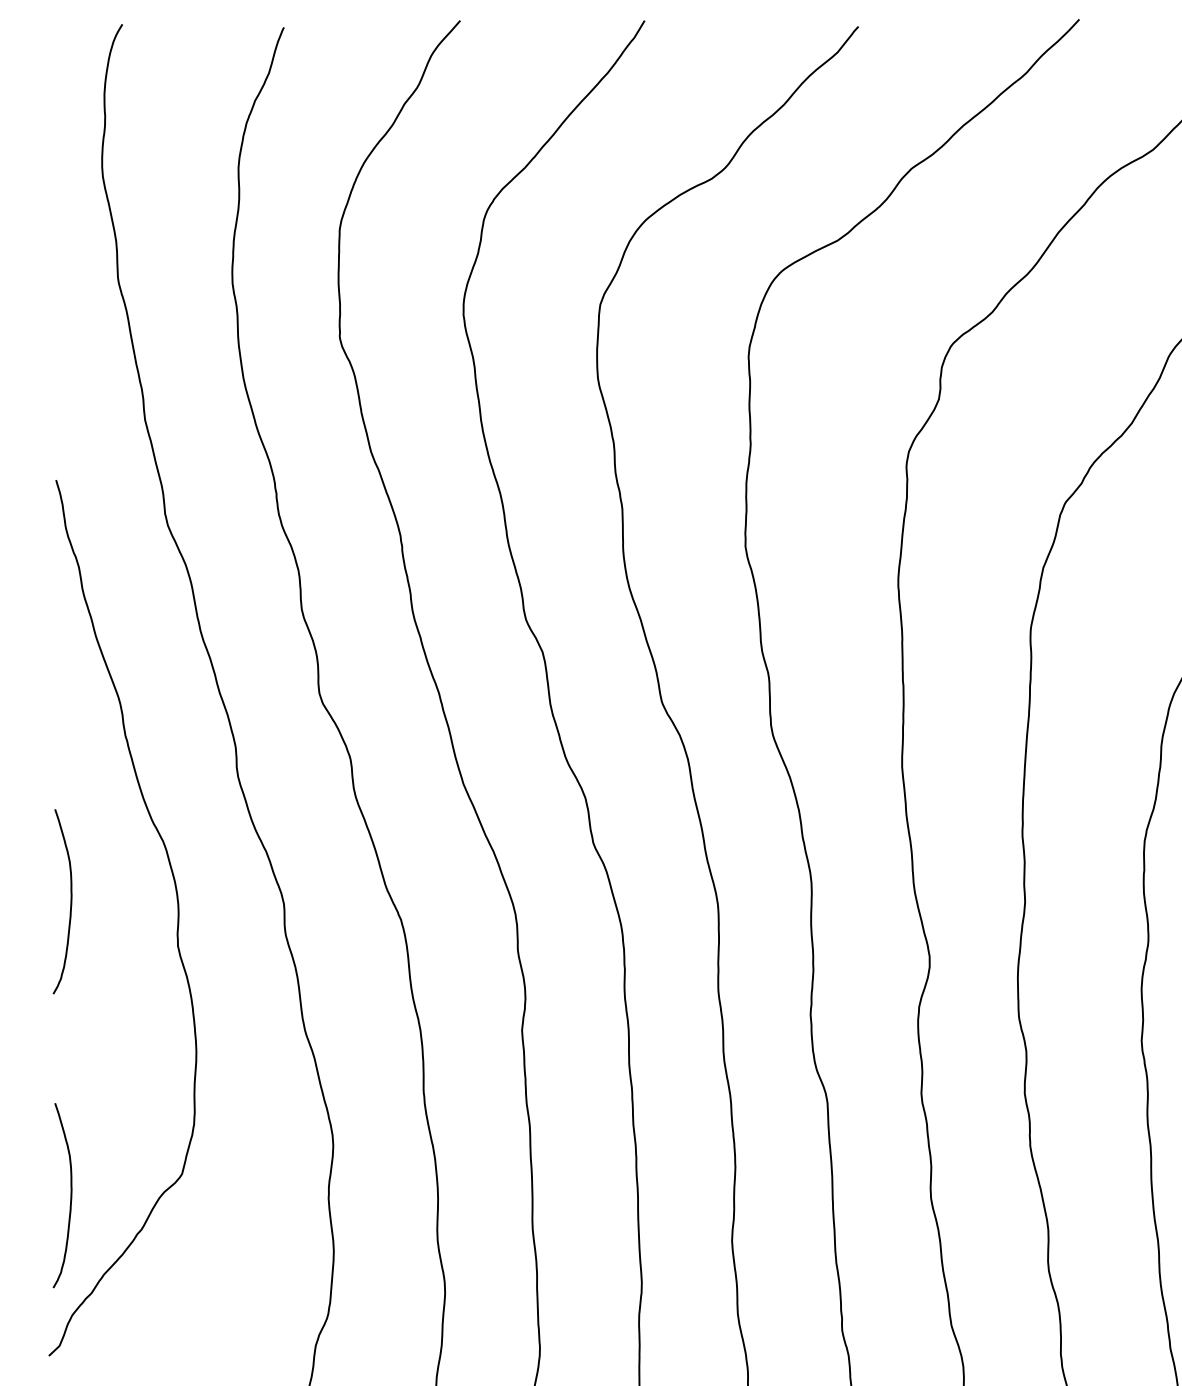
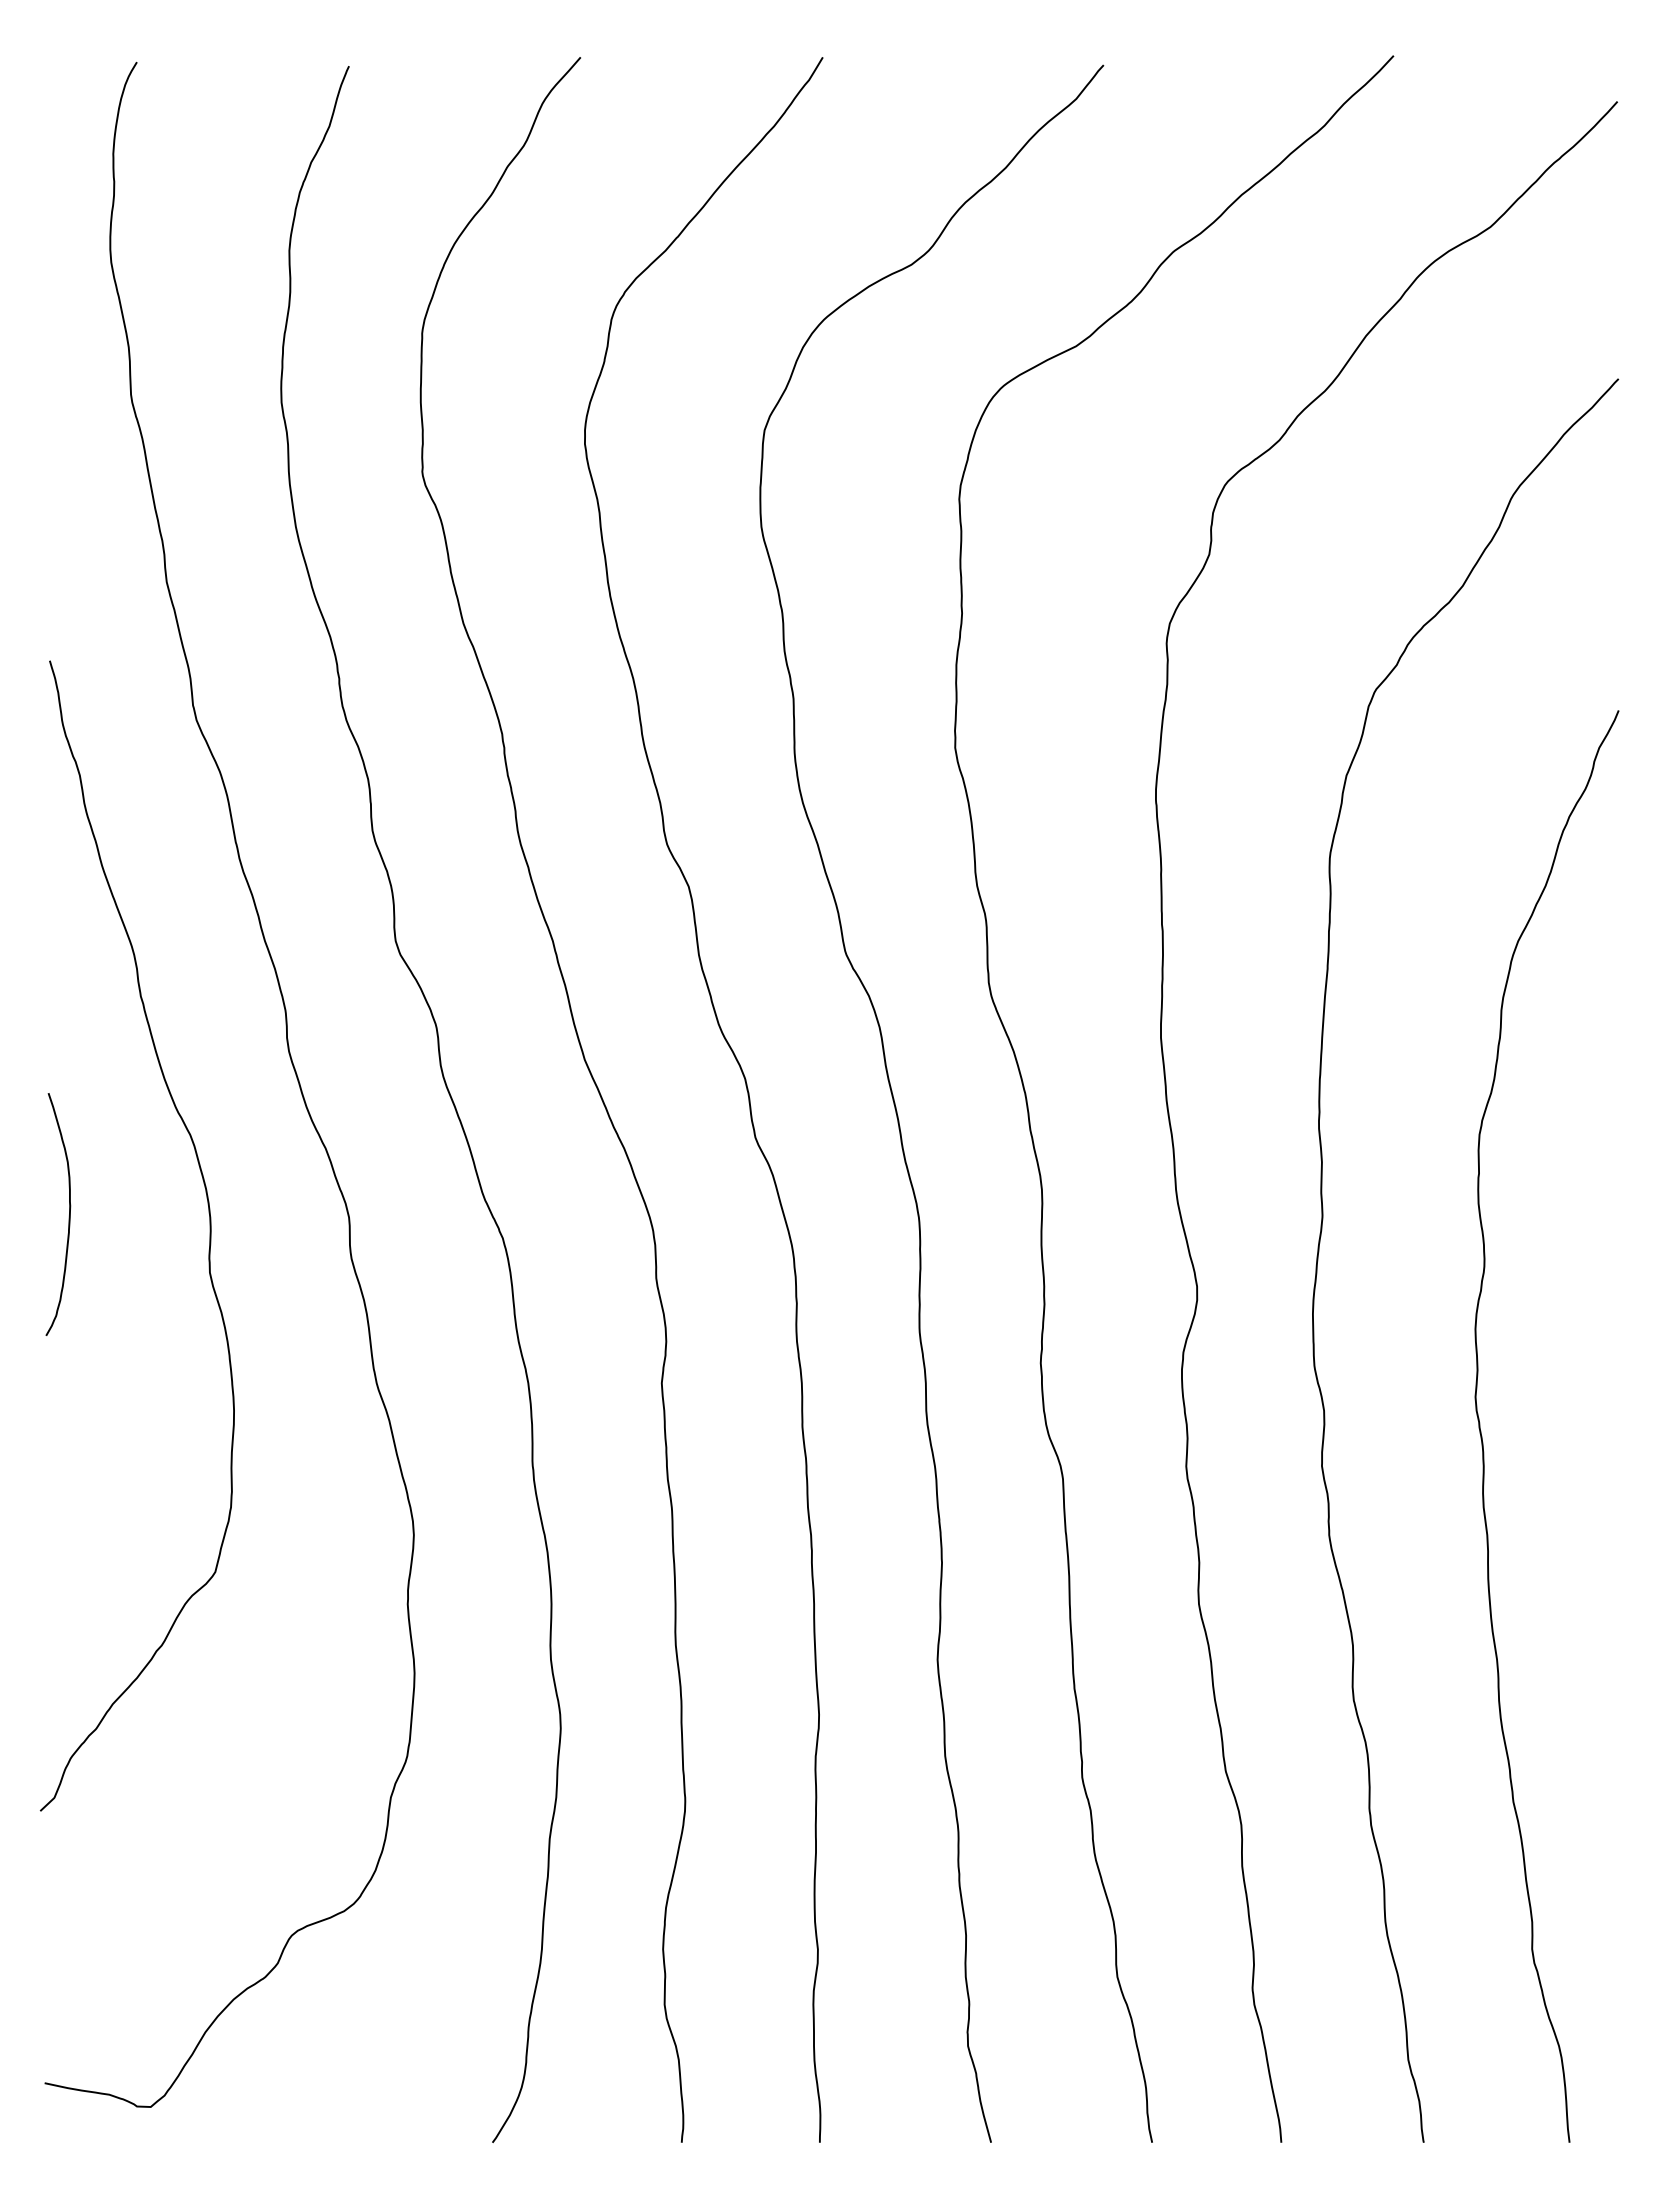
curve: (70, 1197) -> (68, 1602), removed

